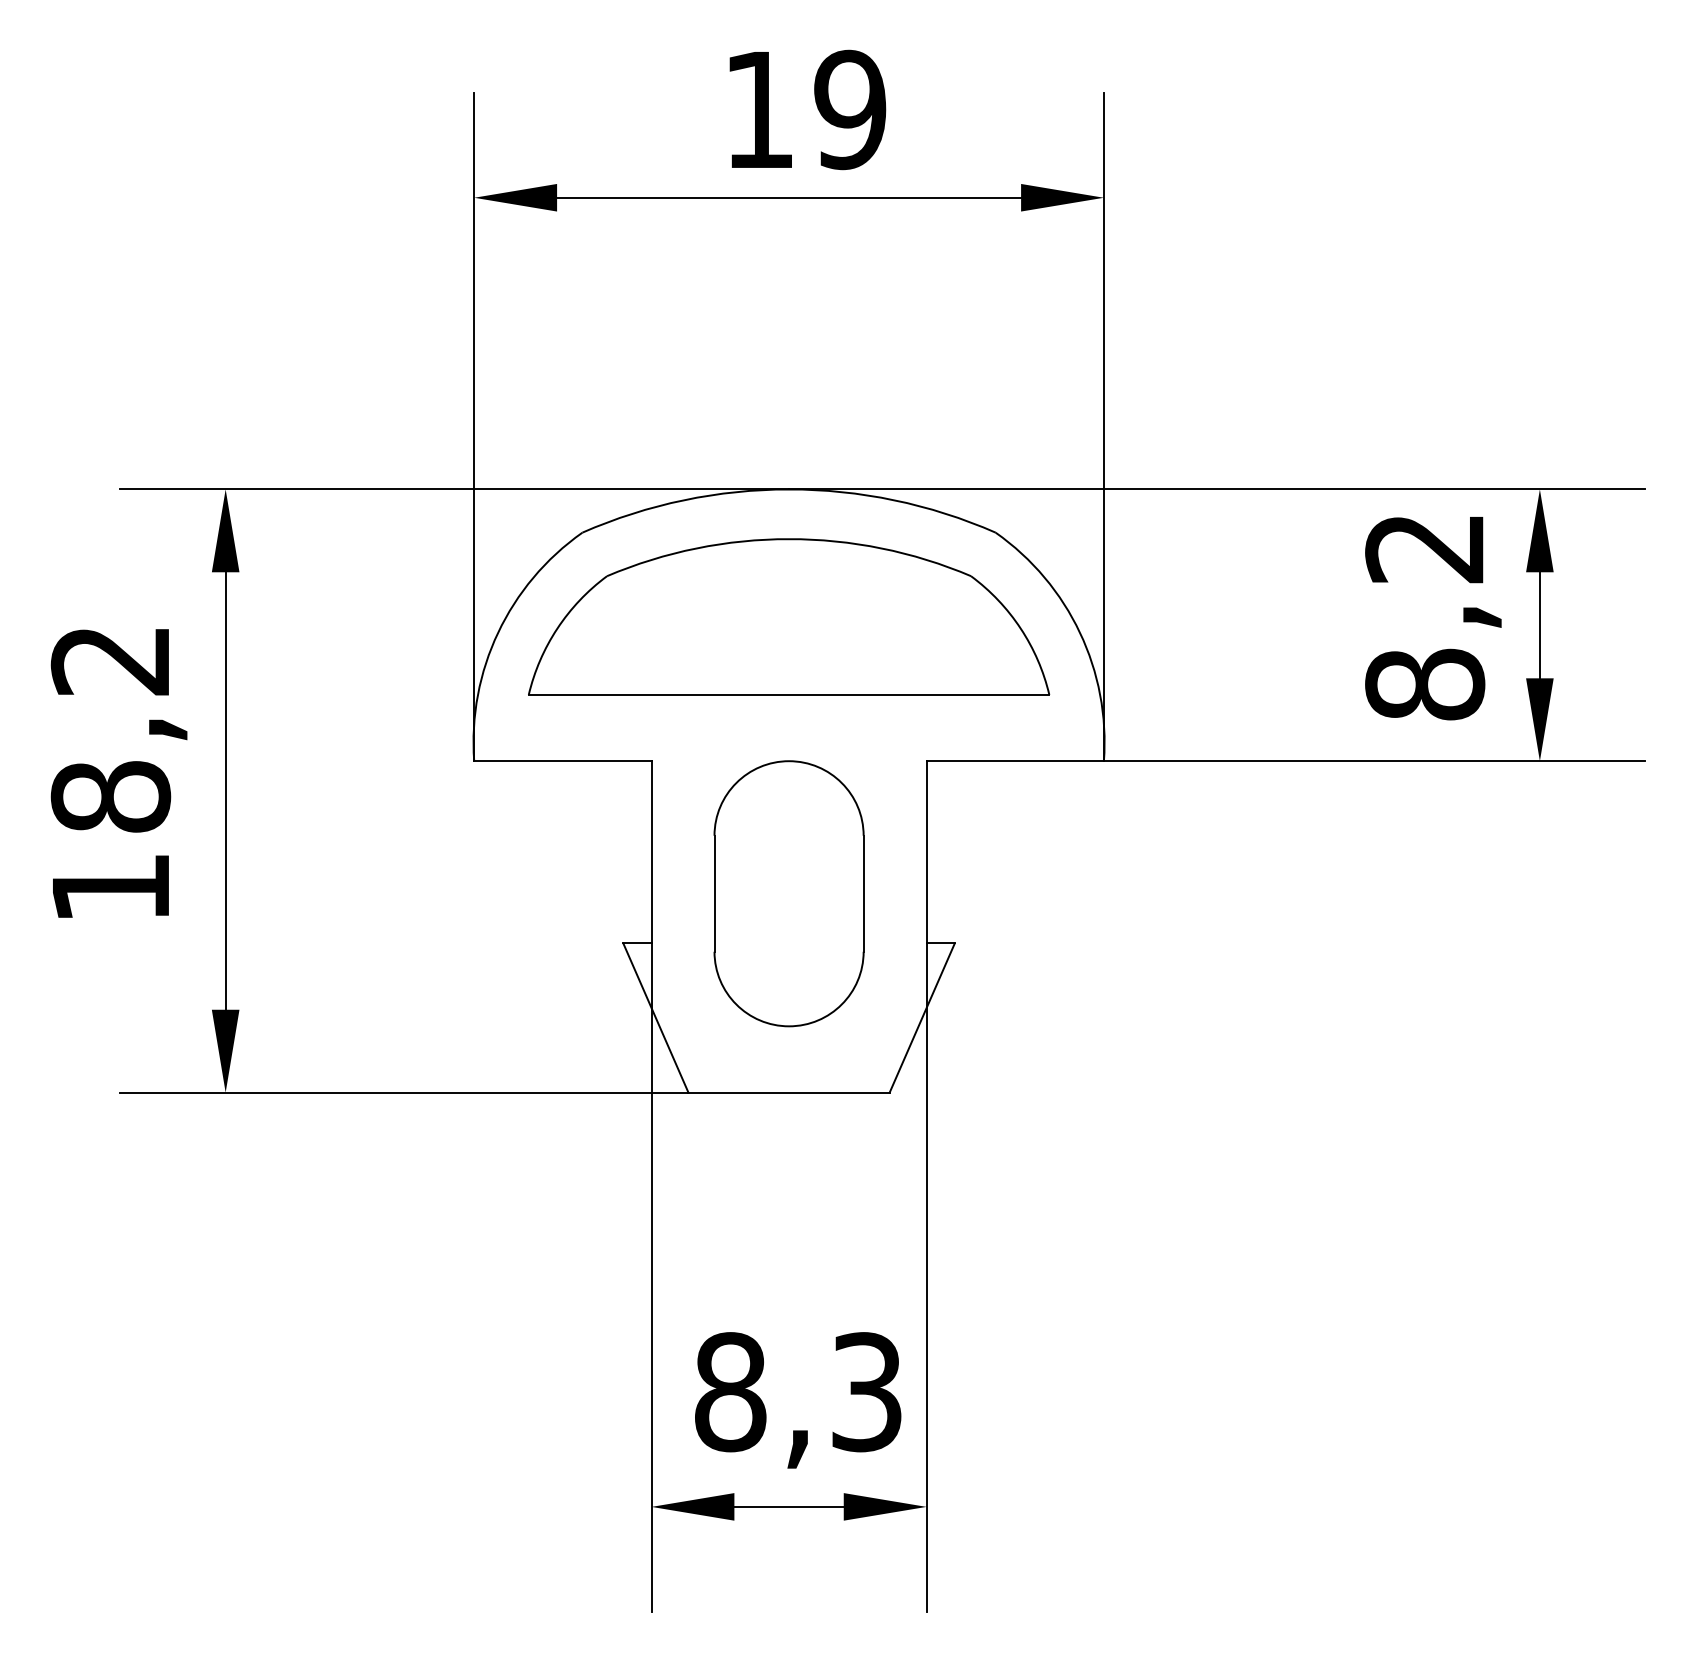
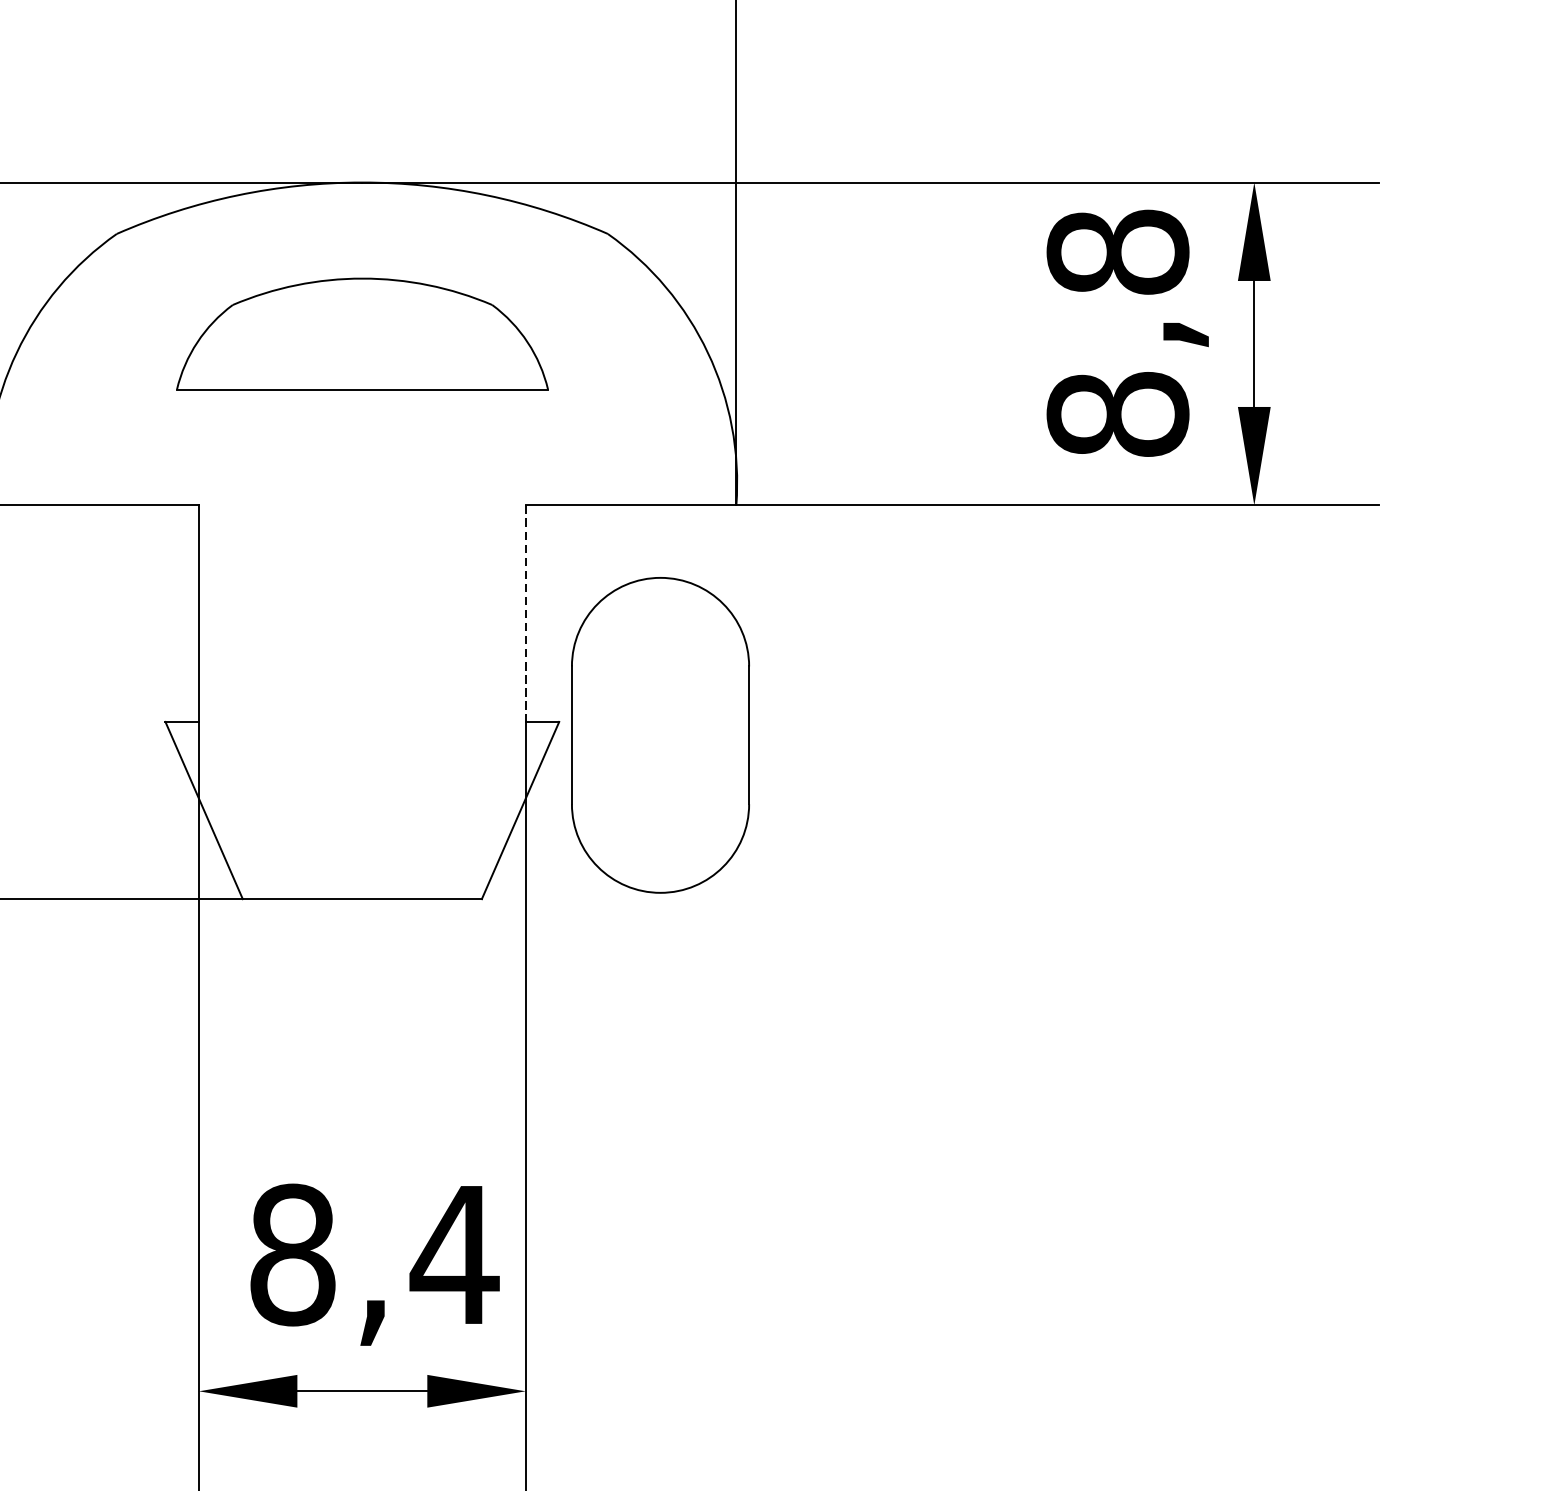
text: (1425, 547) -> (1118, 251), 8,2 -> 8,8
part: (789, 616) -> (362, 333), size x0.6
line: (926, 852) -> (525, 613), solid -> dashed
part: (788, 893) -> (659, 735), moved
text: (866, 1392) -> (454, 1255), 8,3 -> 8,4

